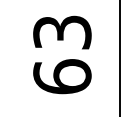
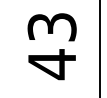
text: (61, 76) -> (51, 64), 63 -> 43

